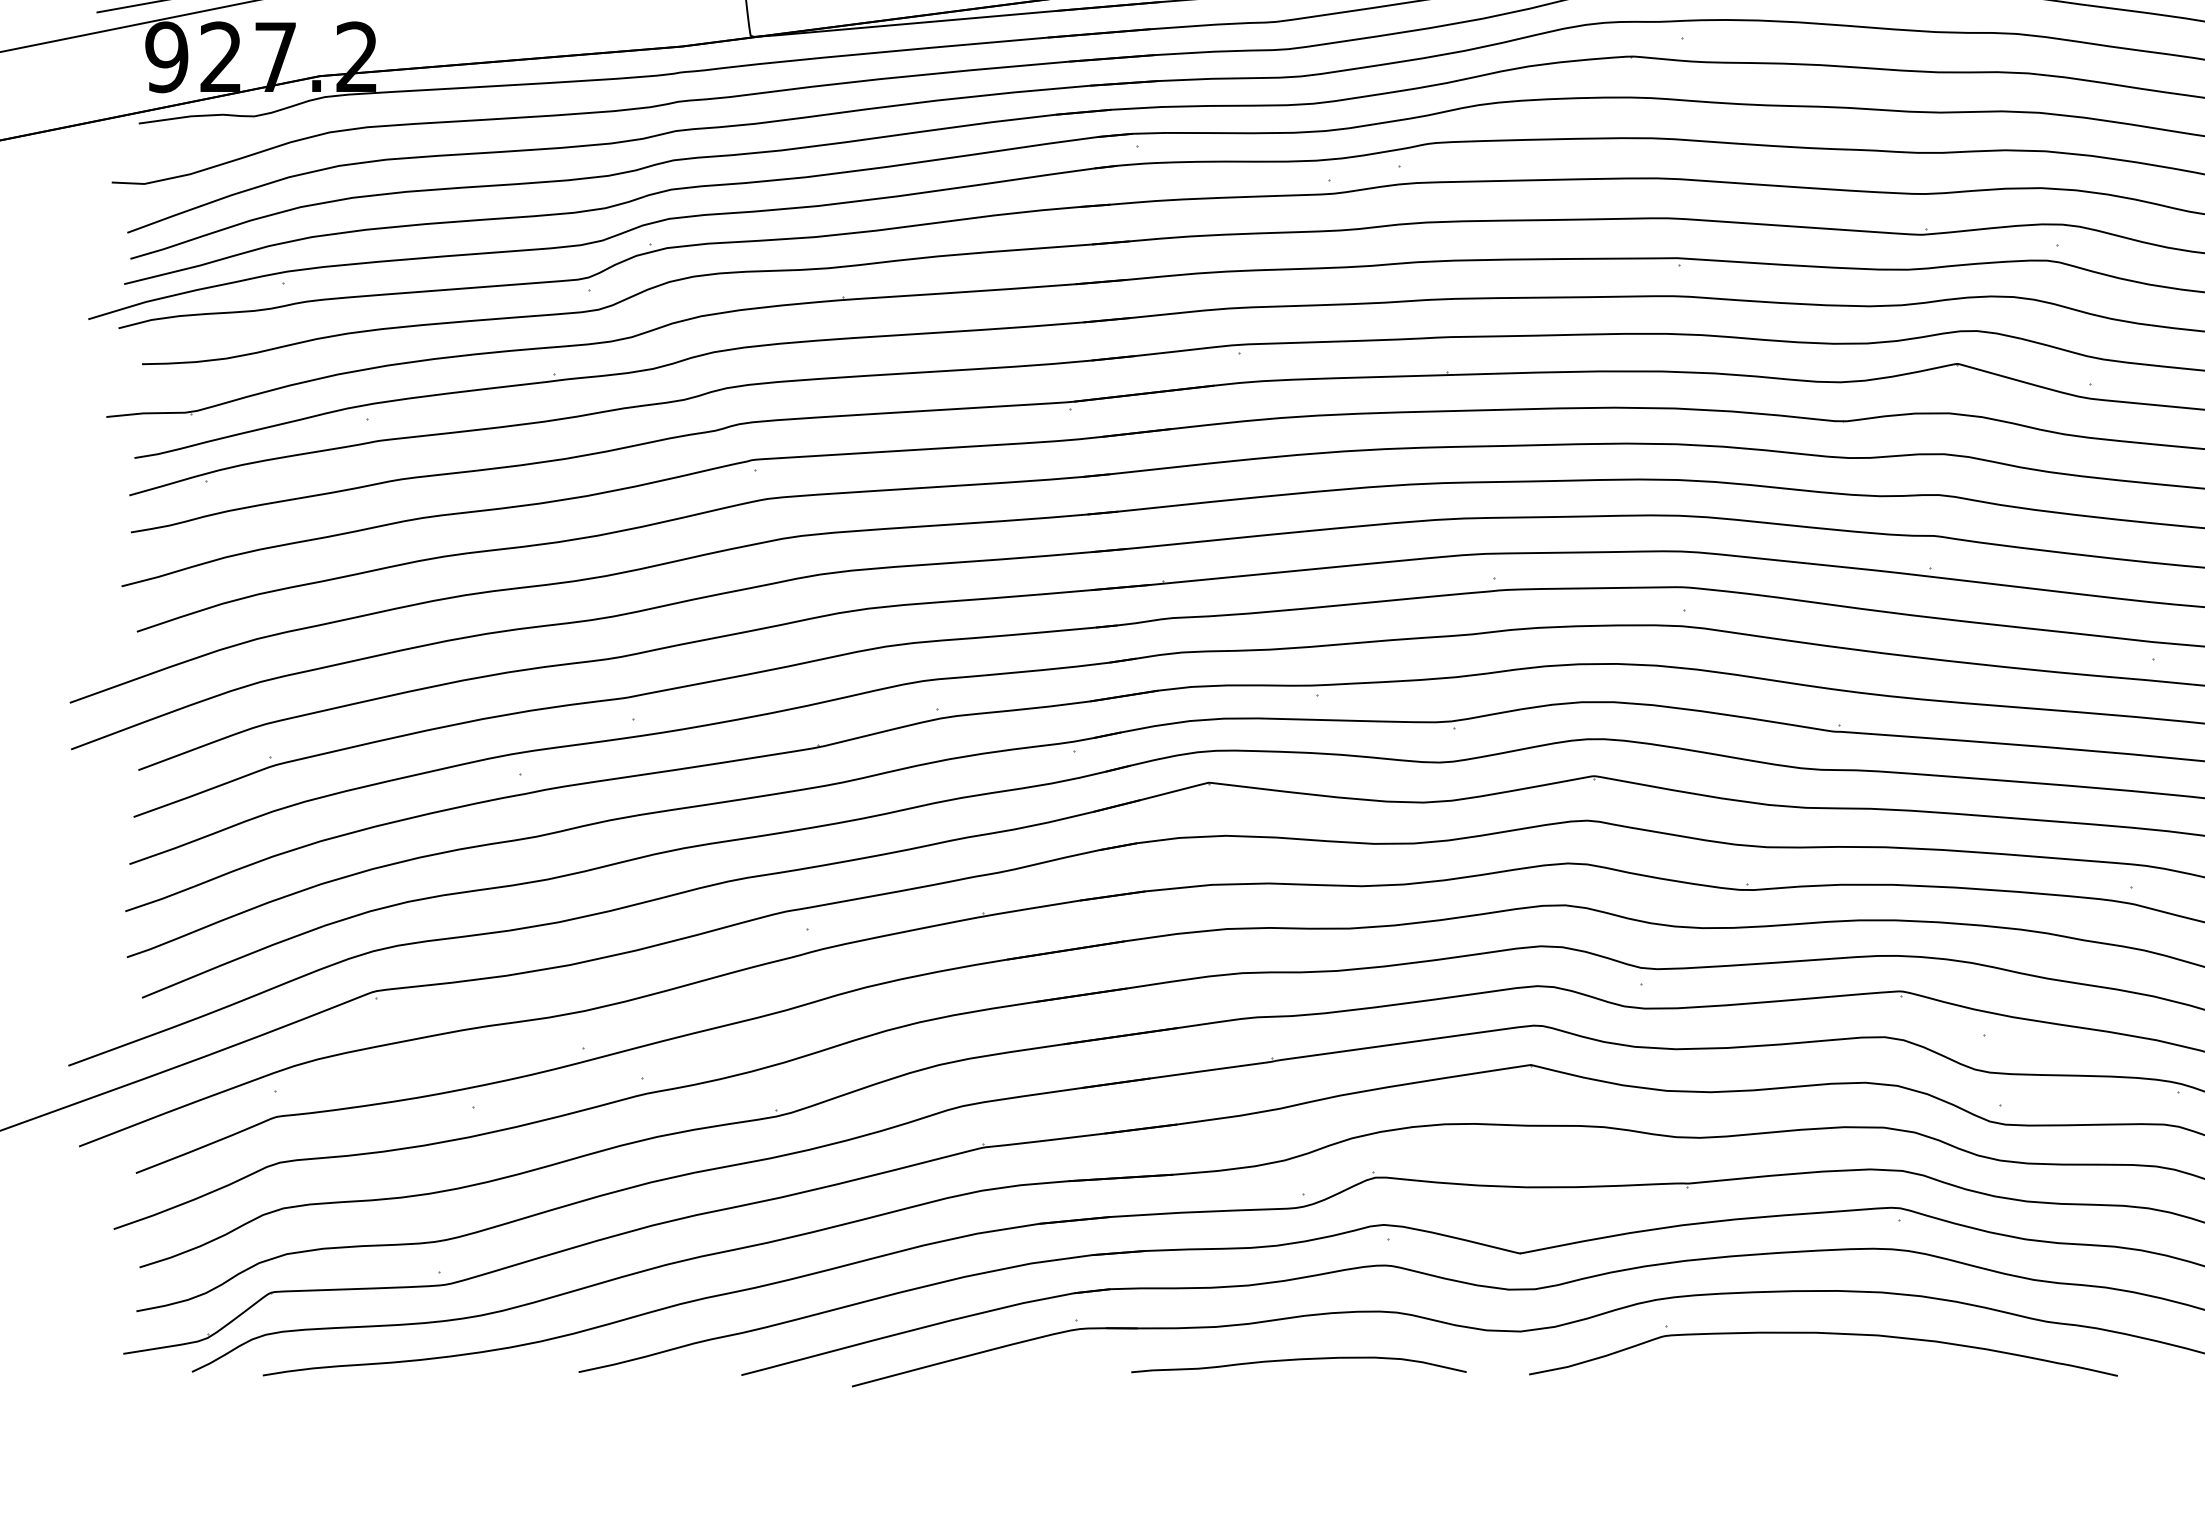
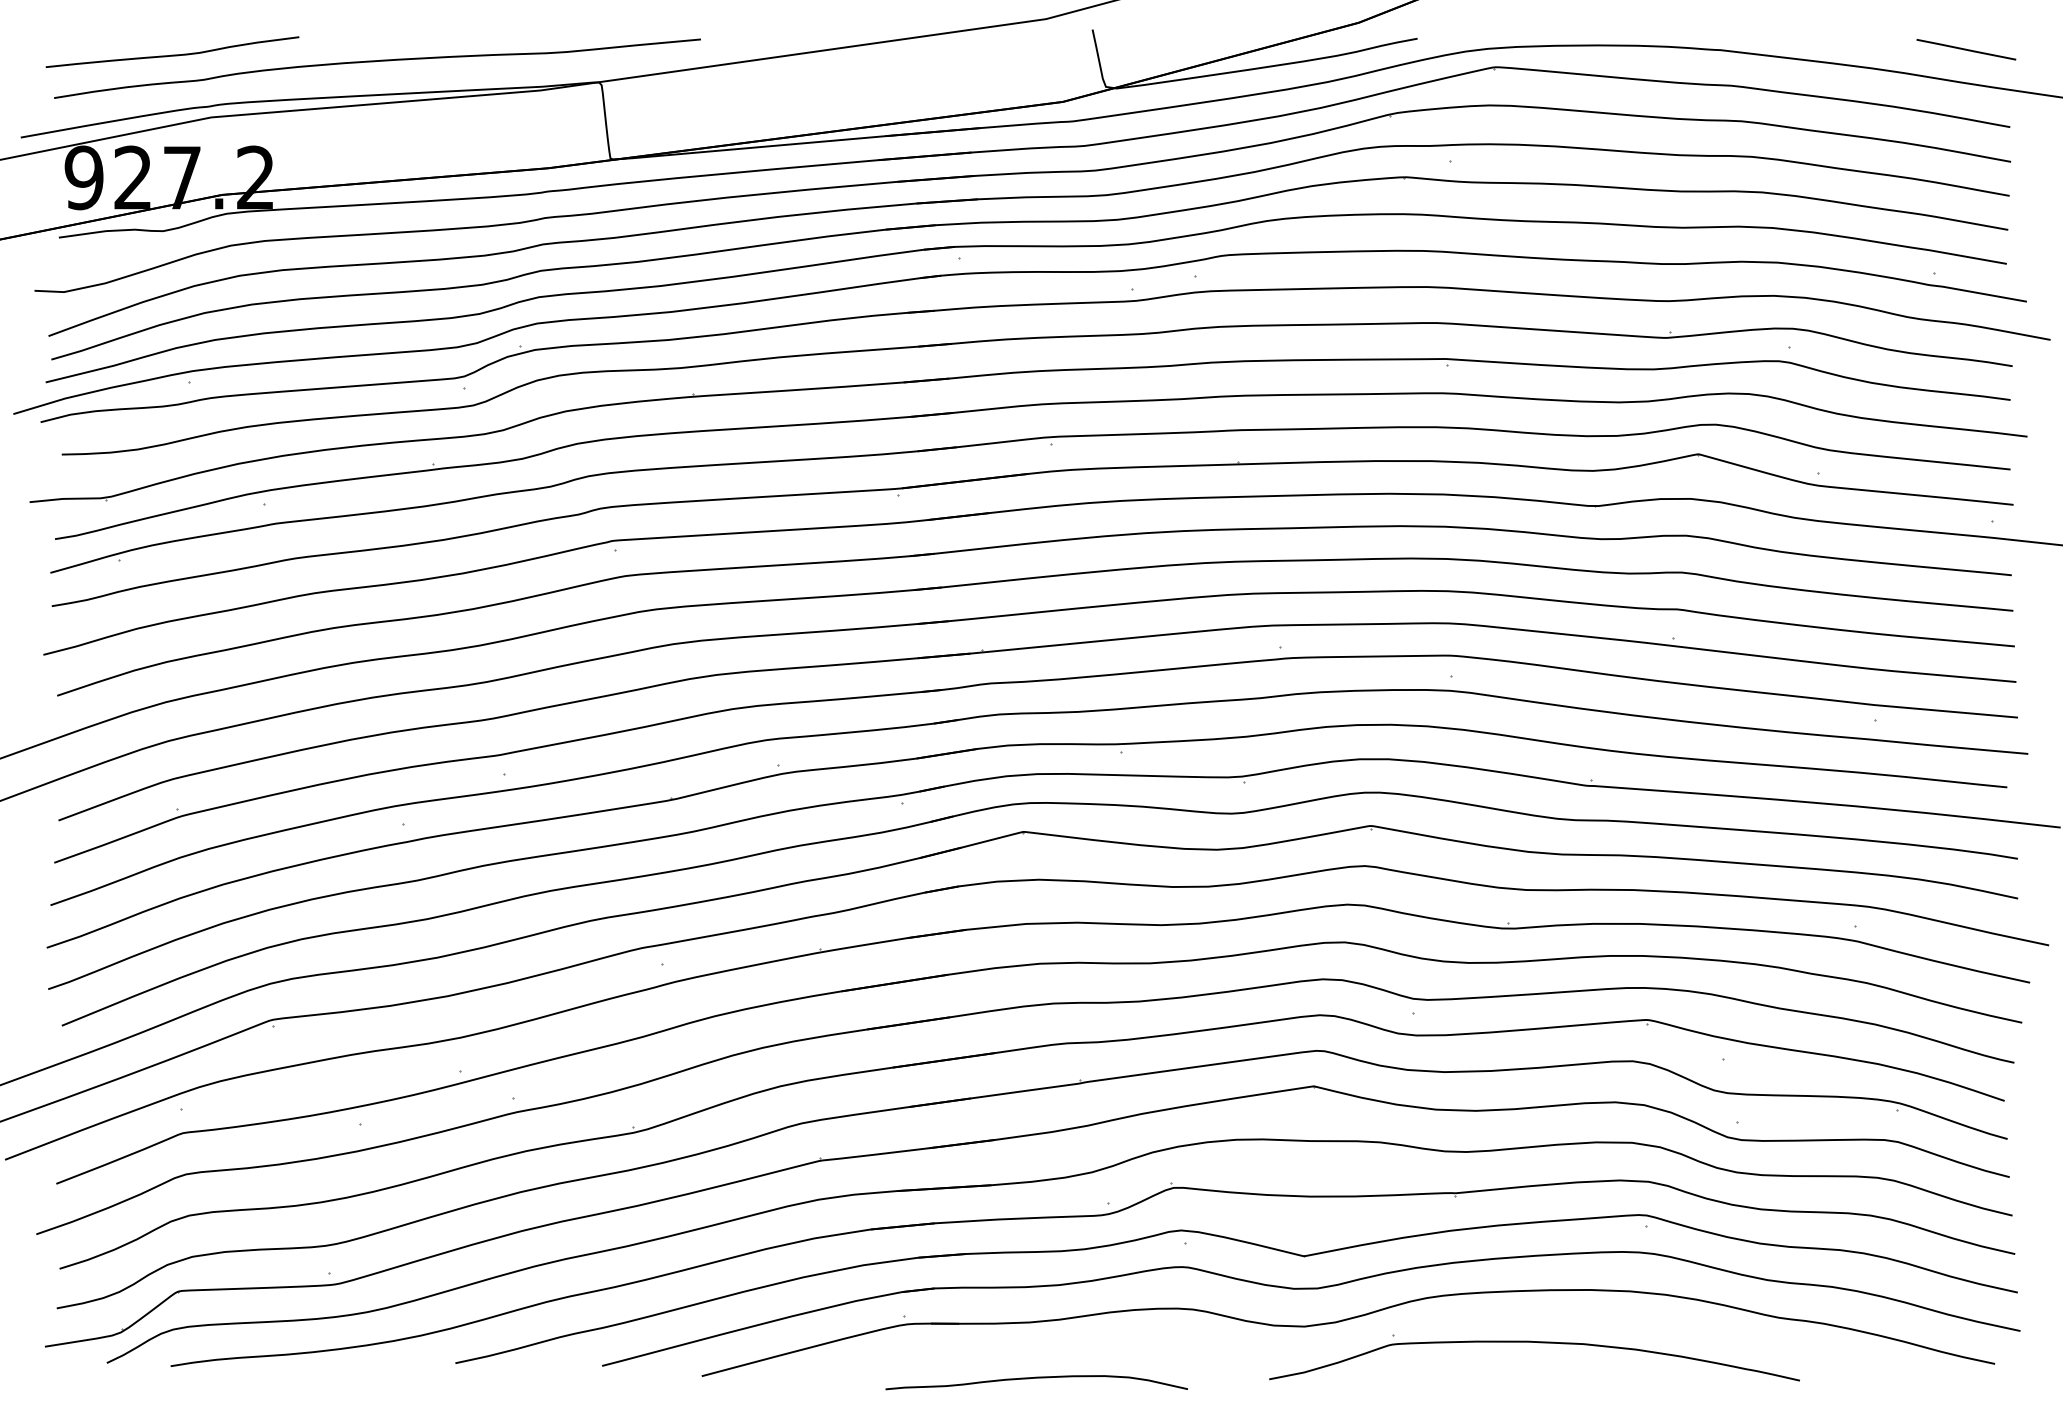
part: (1828, 1334) -> (1539, 1343), moved
curve: (1298, 1360) -> (1036, 1378), moved

